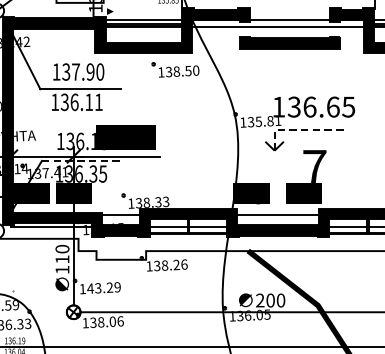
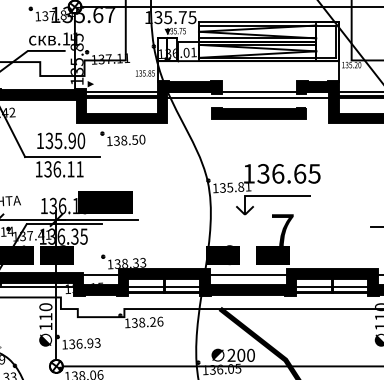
part: (174, 69) -> (122, 138), moved
text: (75, 72) -> (58, 141), 137.90 -> 135.90
line: (298, 130) -> (267, 195), dashed -> solid
line: (82, 161) -> (64, 224), dashed -> solid
text: (103, 287) -> (84, 343), 143.29 -> 136.93

